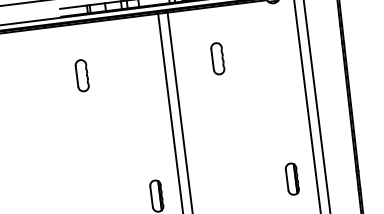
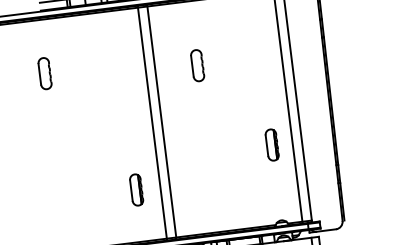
part: (217, 58) -> (197, 65), moved
part: (81, 75) -> (44, 73), moved
part: (291, 178) -> (271, 144), moved

